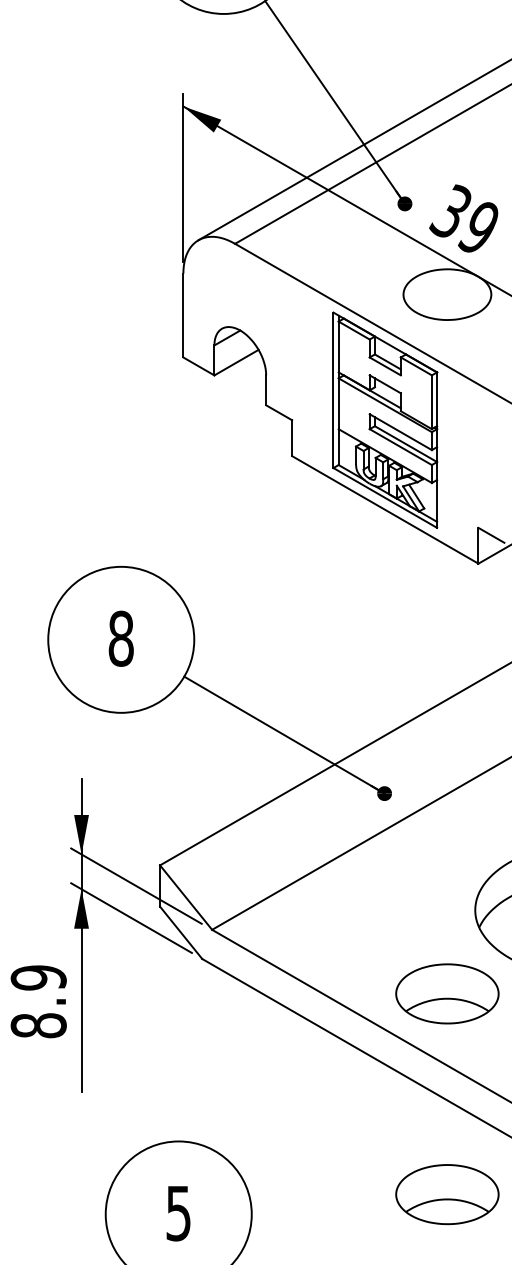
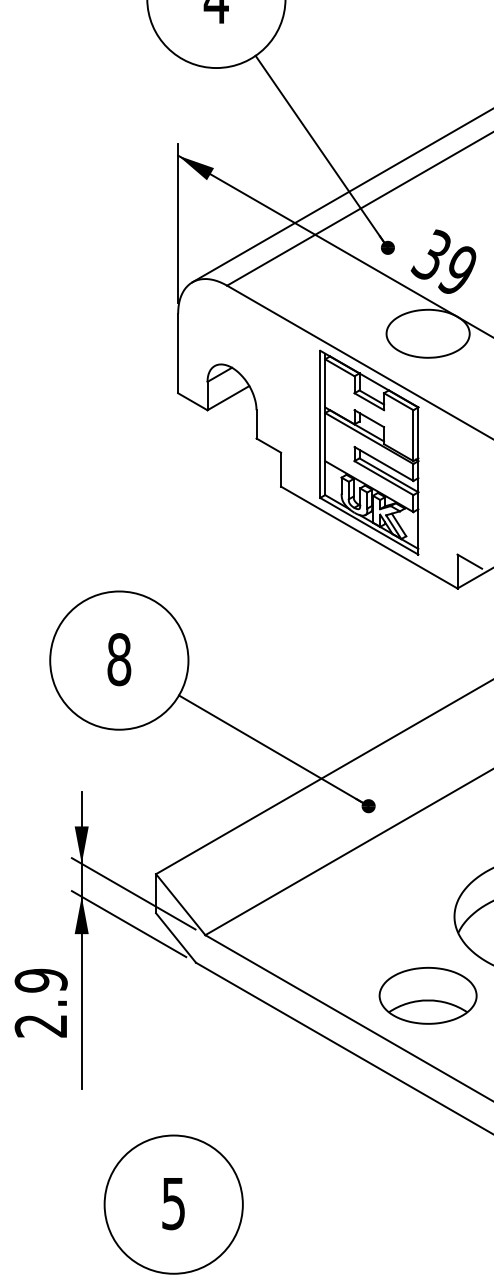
text: (38, 1025) -> (40, 1025), 8.9 -> 2.9
part: (446, 1194) -> (427, 1185), removed

